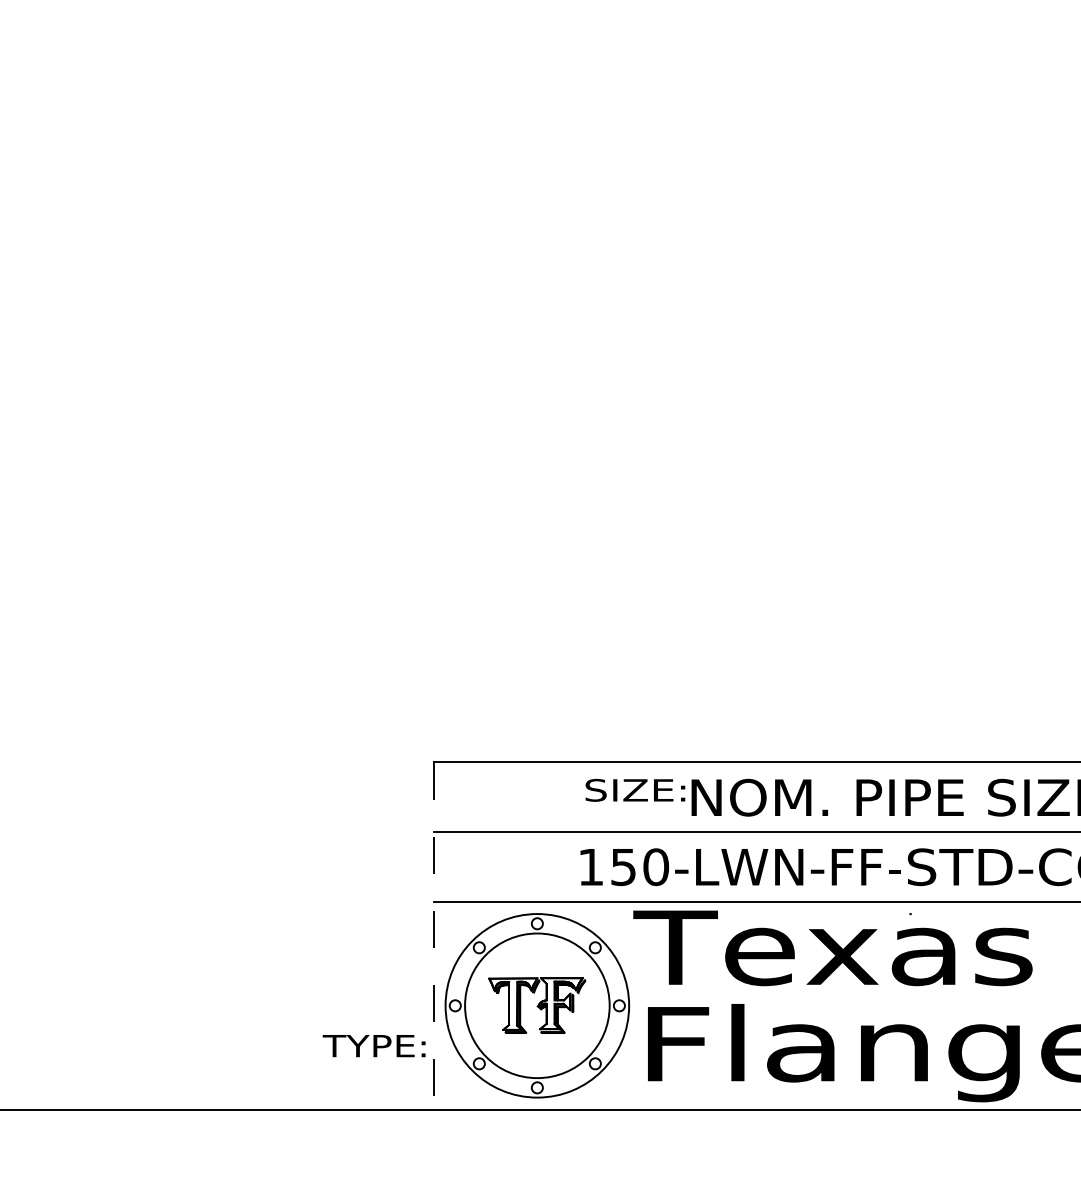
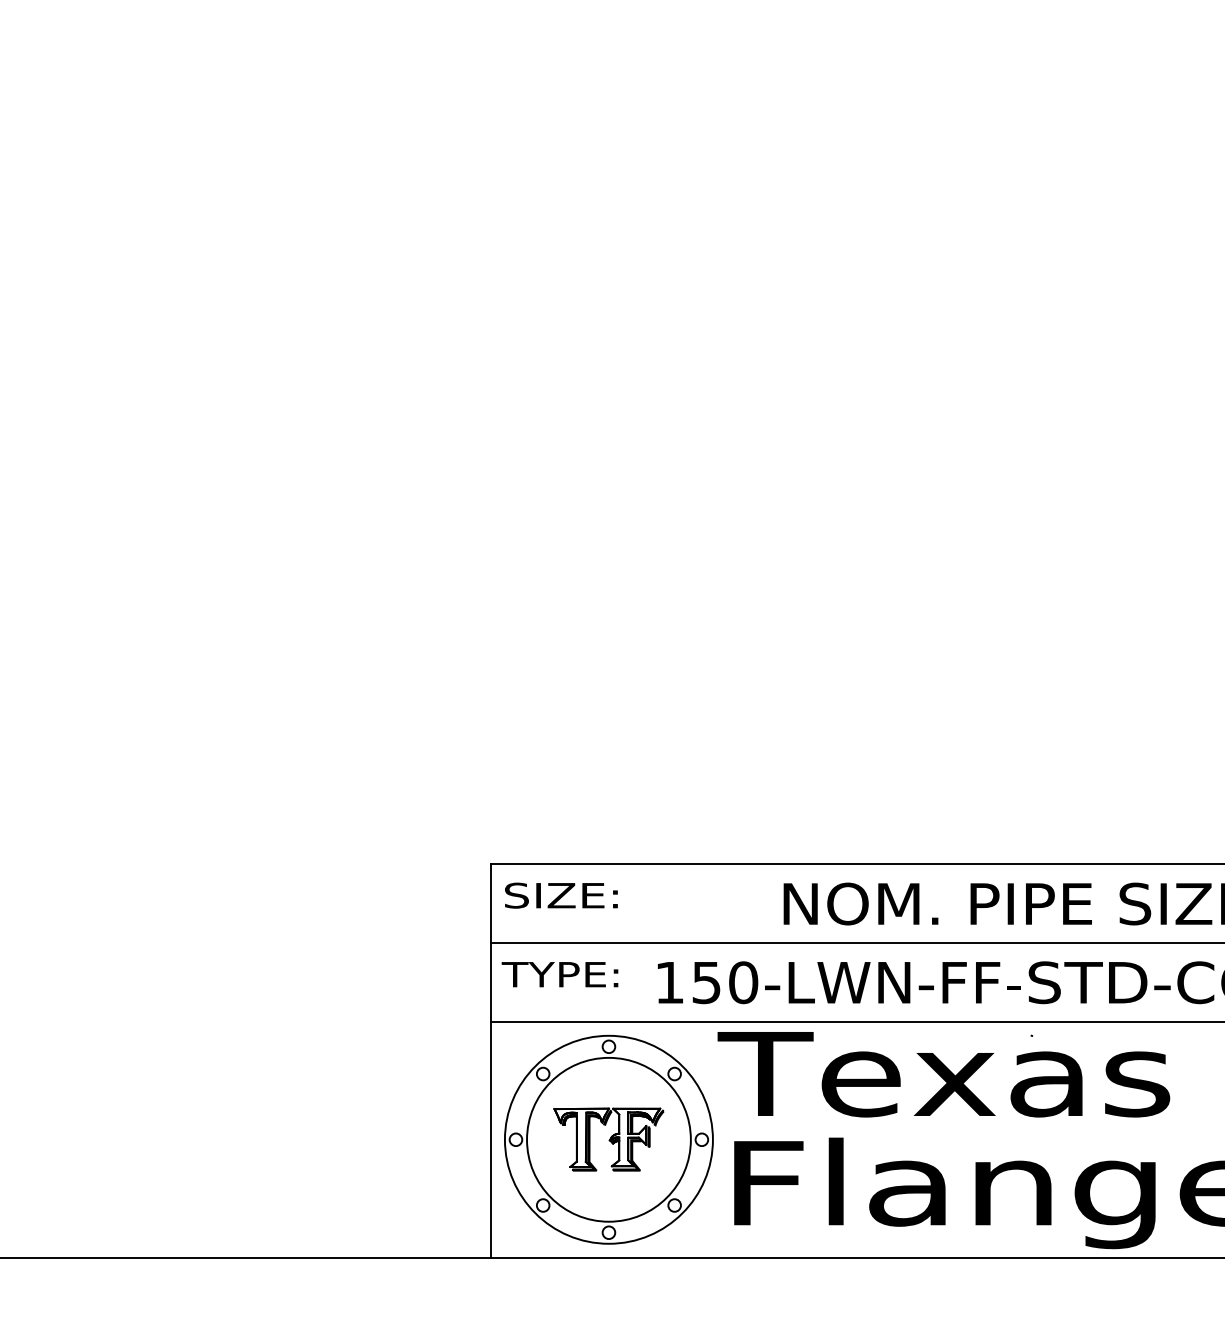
text: (635, 789) -> (561, 894), moved
line: (433, 936) -> (491, 1061), dashed -> solid
text: (373, 1046) -> (559, 975), moved

